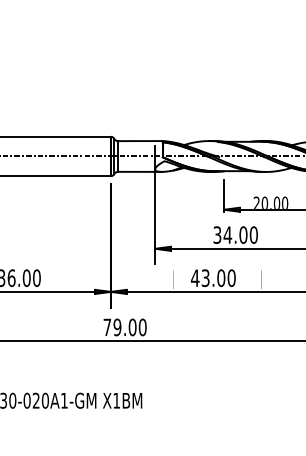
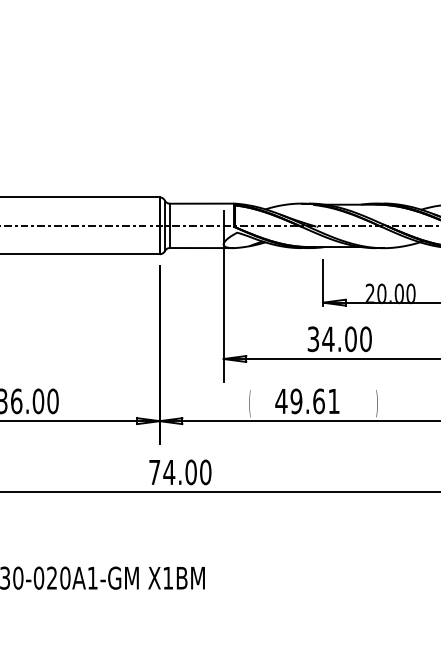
text: (218, 278) -> (314, 401), 43.00 -> 49.61
text: (117, 327) -> (169, 472), 79.00 -> 74.00

